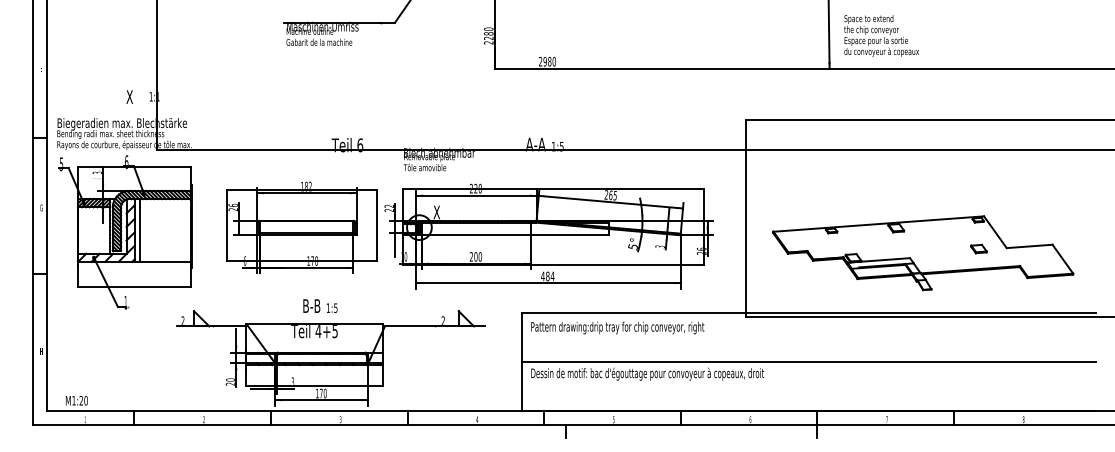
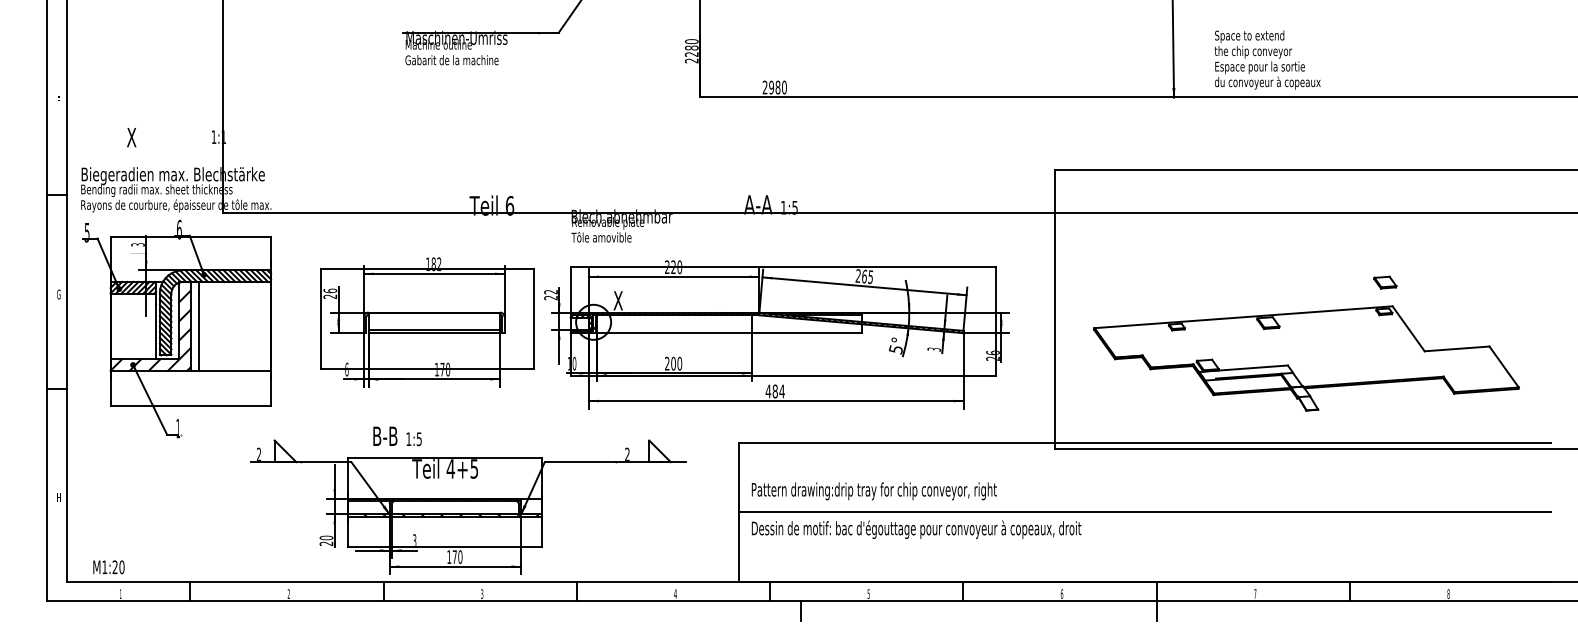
text: (881, 35) -> (1267, 59), moved
text: (129, 97) -> (131, 137), moved
part: (979, 248) -> (1385, 282), moved
text: (320, 306) -> (397, 436), moved
text: (617, 328) -> (873, 491), moved

